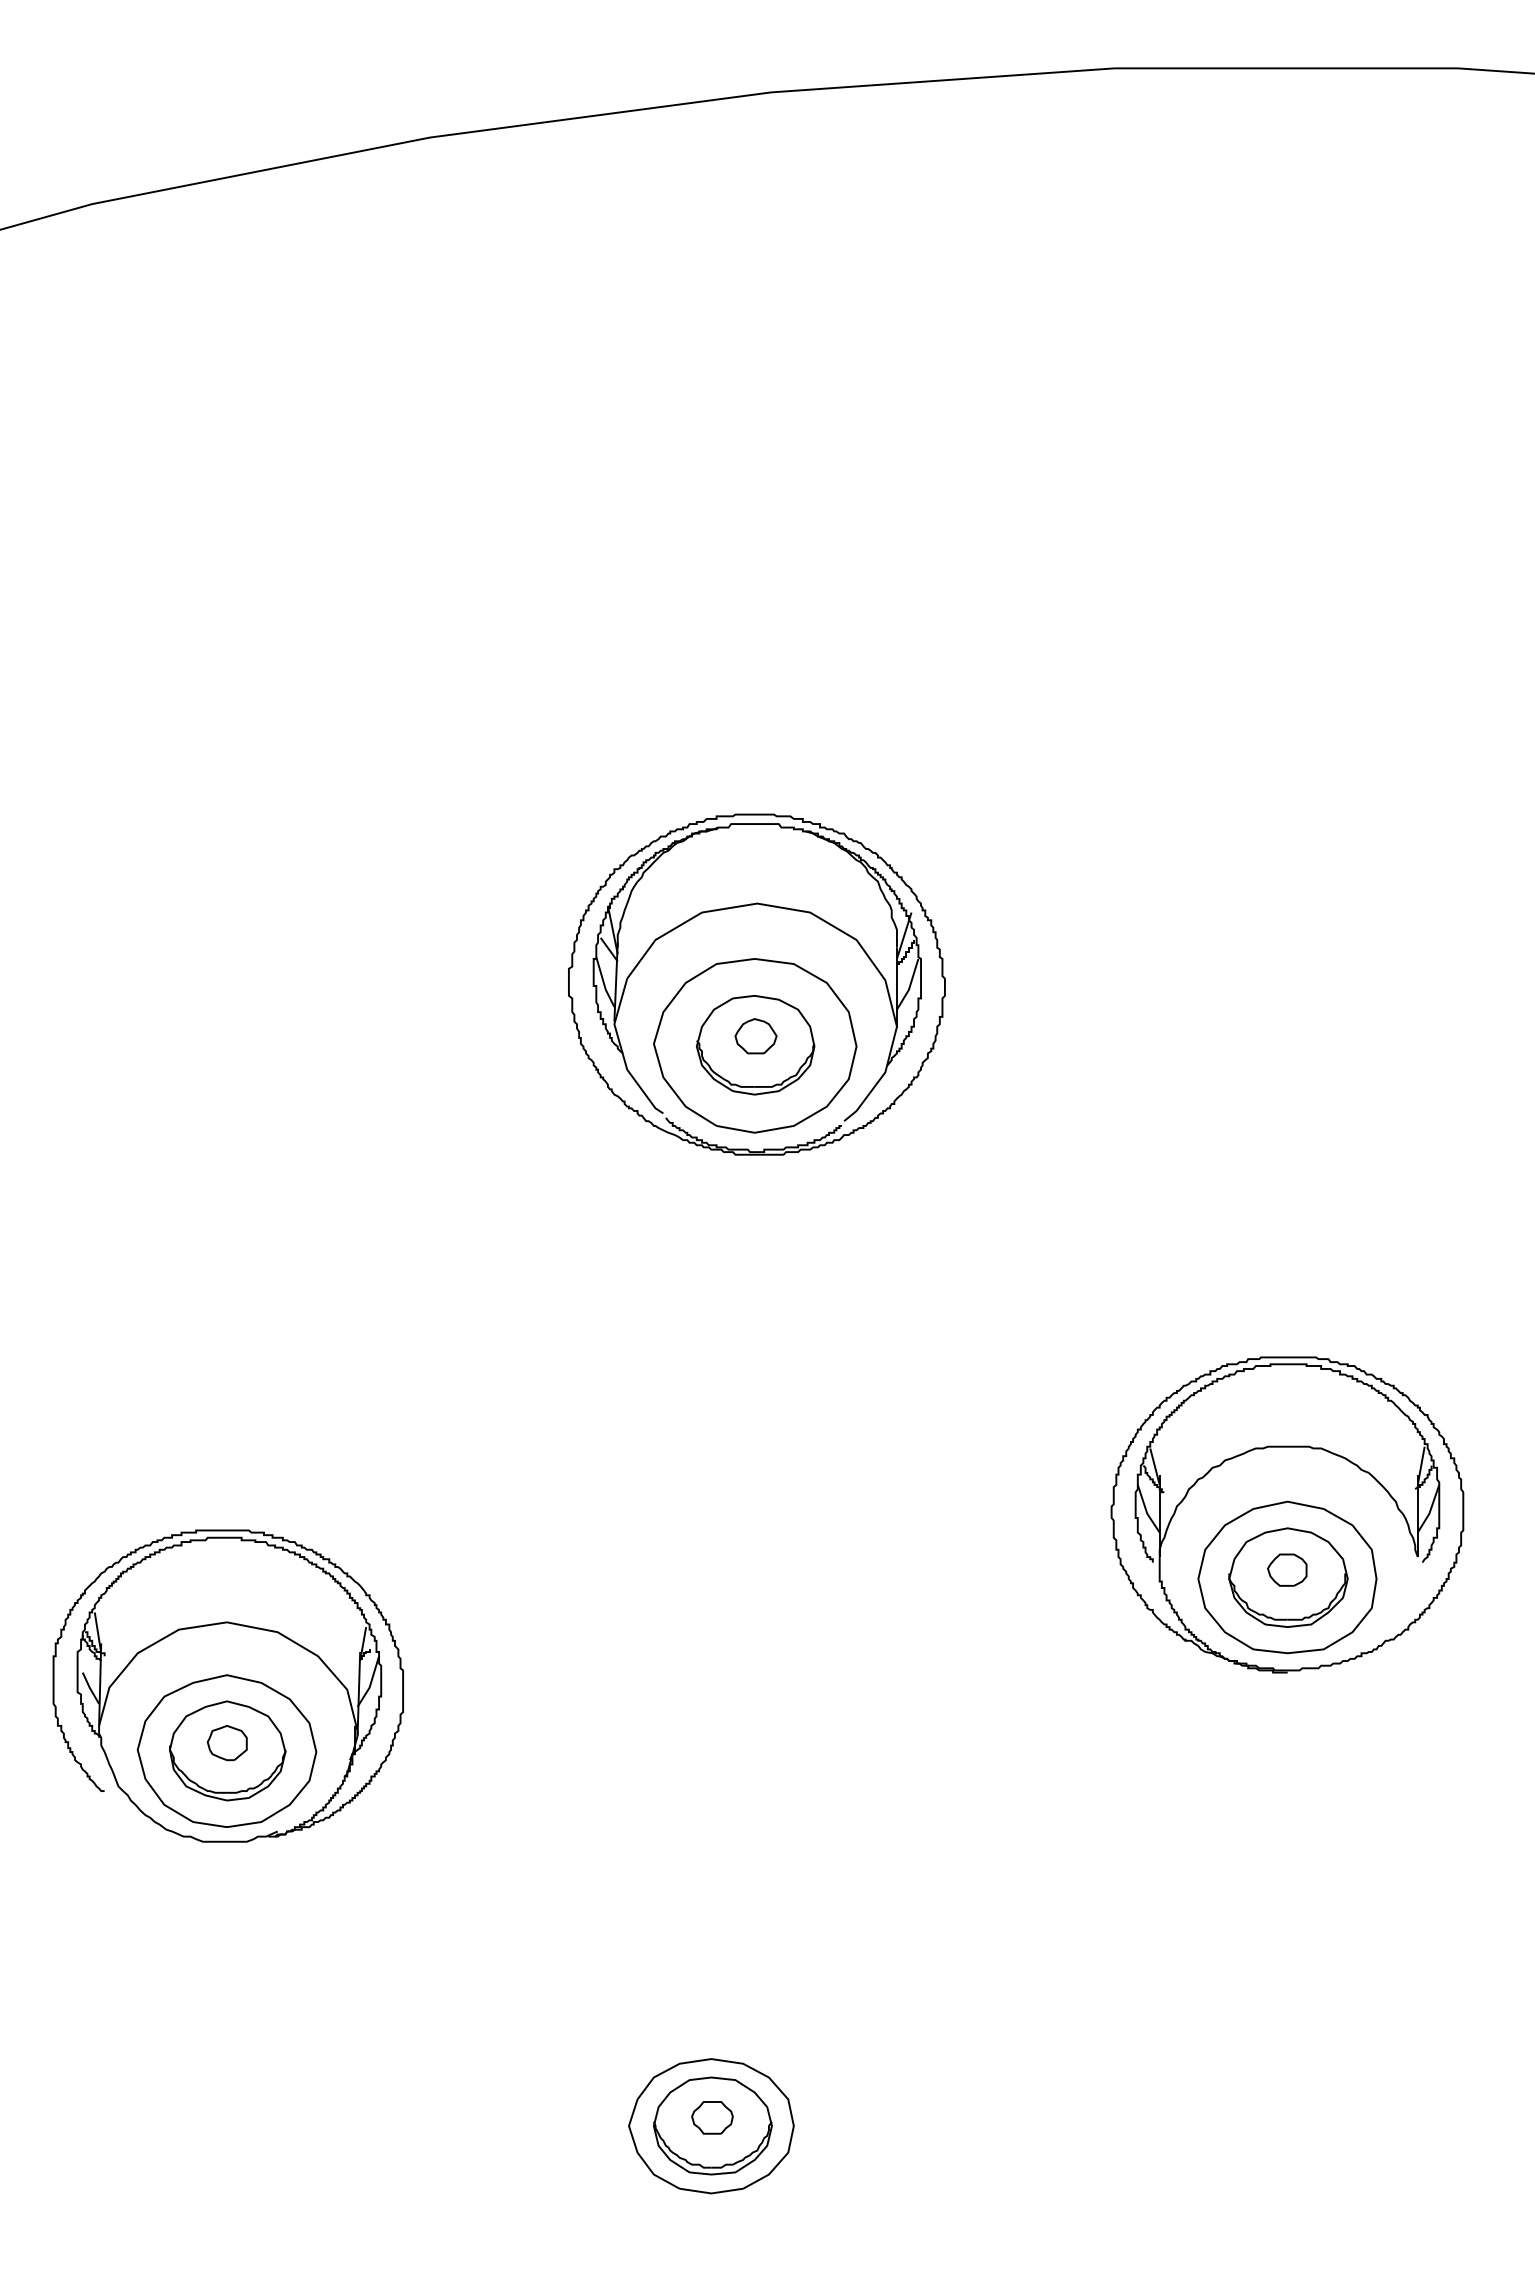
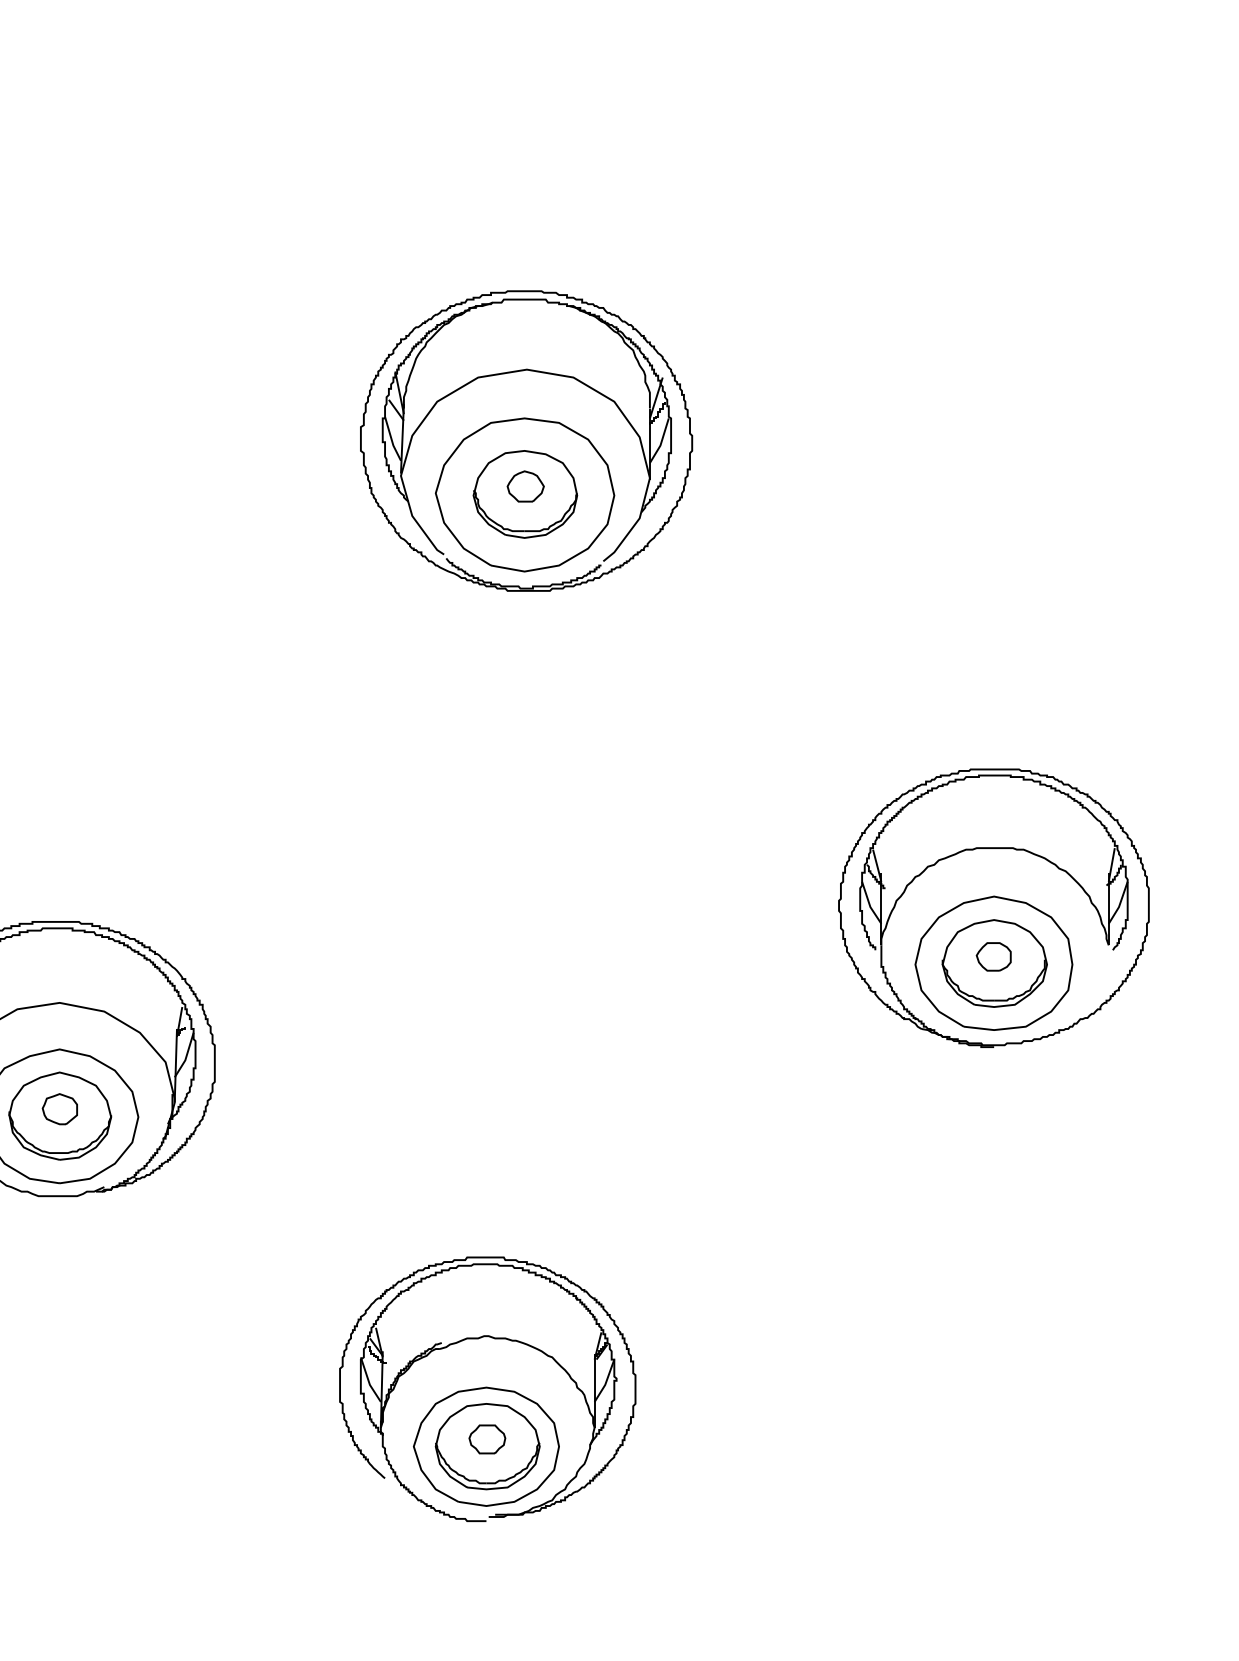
part: (721, 2004) -> (495, 1339), added

